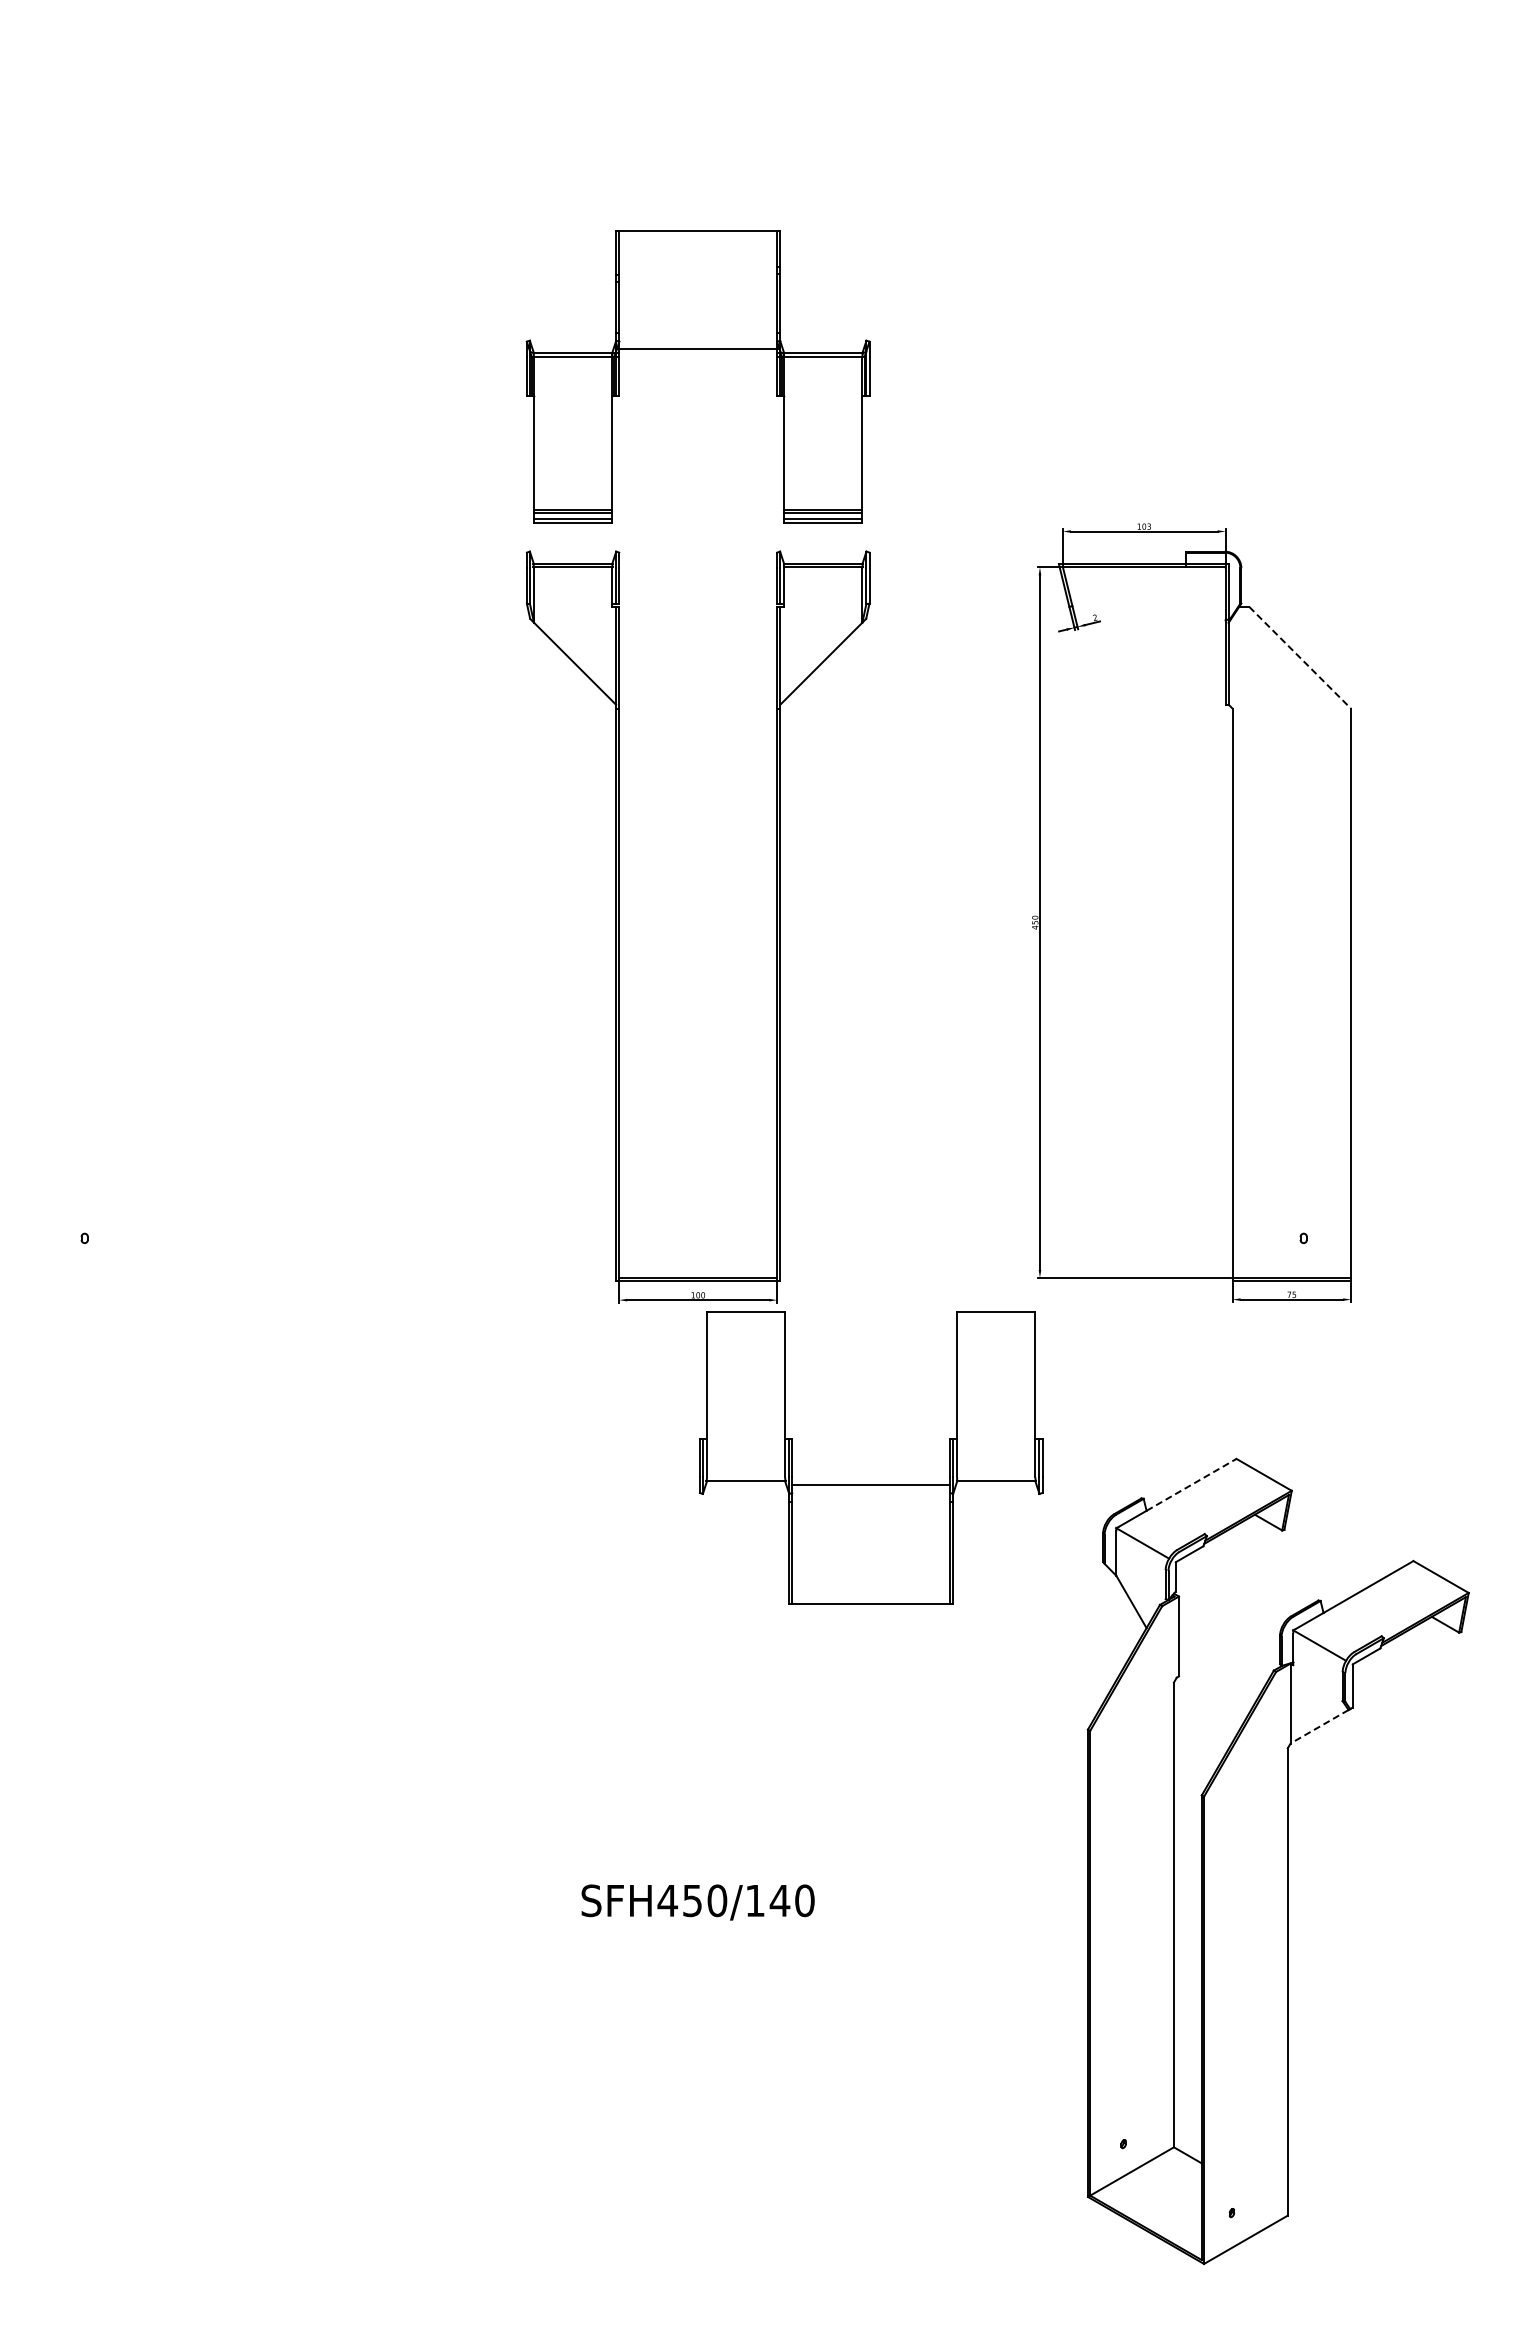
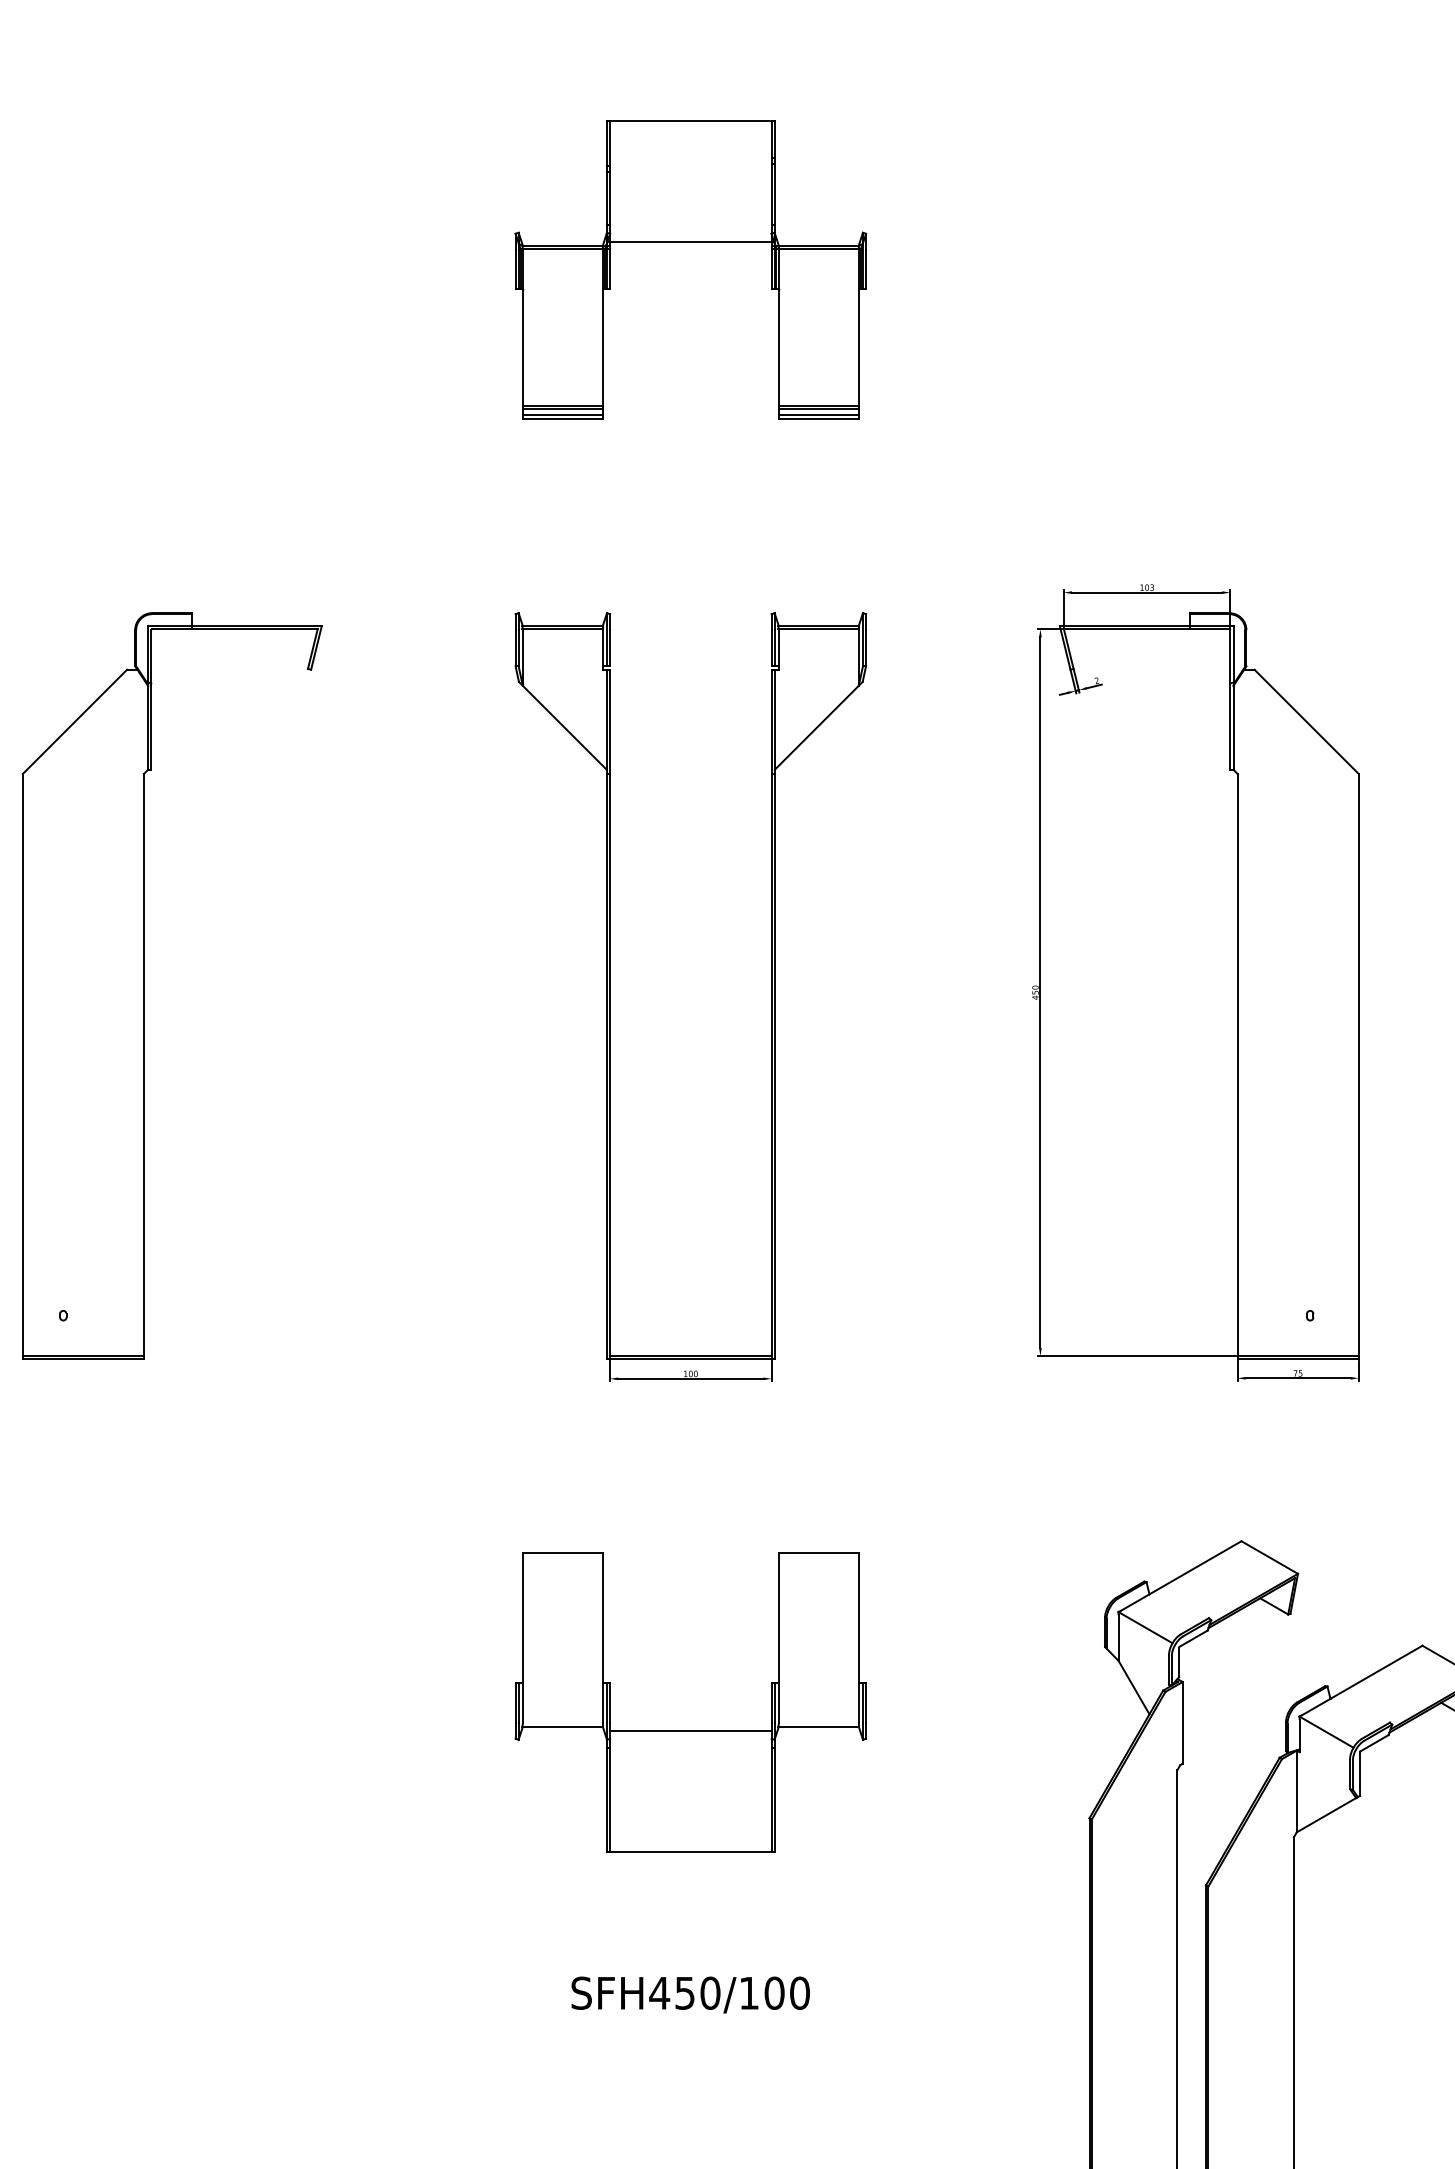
part: (697, 349) -> (690, 241), moved
line: (1300, 658) -> (1306, 722), dashed -> solid
part: (164, 915) -> (144, 985), added
part: (870, 1484) -> (690, 1730), moved
line: (1191, 1484) -> (1195, 1567), dashed -> solid
line: (1319, 1726) -> (1326, 1814), dashed -> solid
text: (779, 1900) -> (773, 1992), SFH450/140 -> SFH450/100

